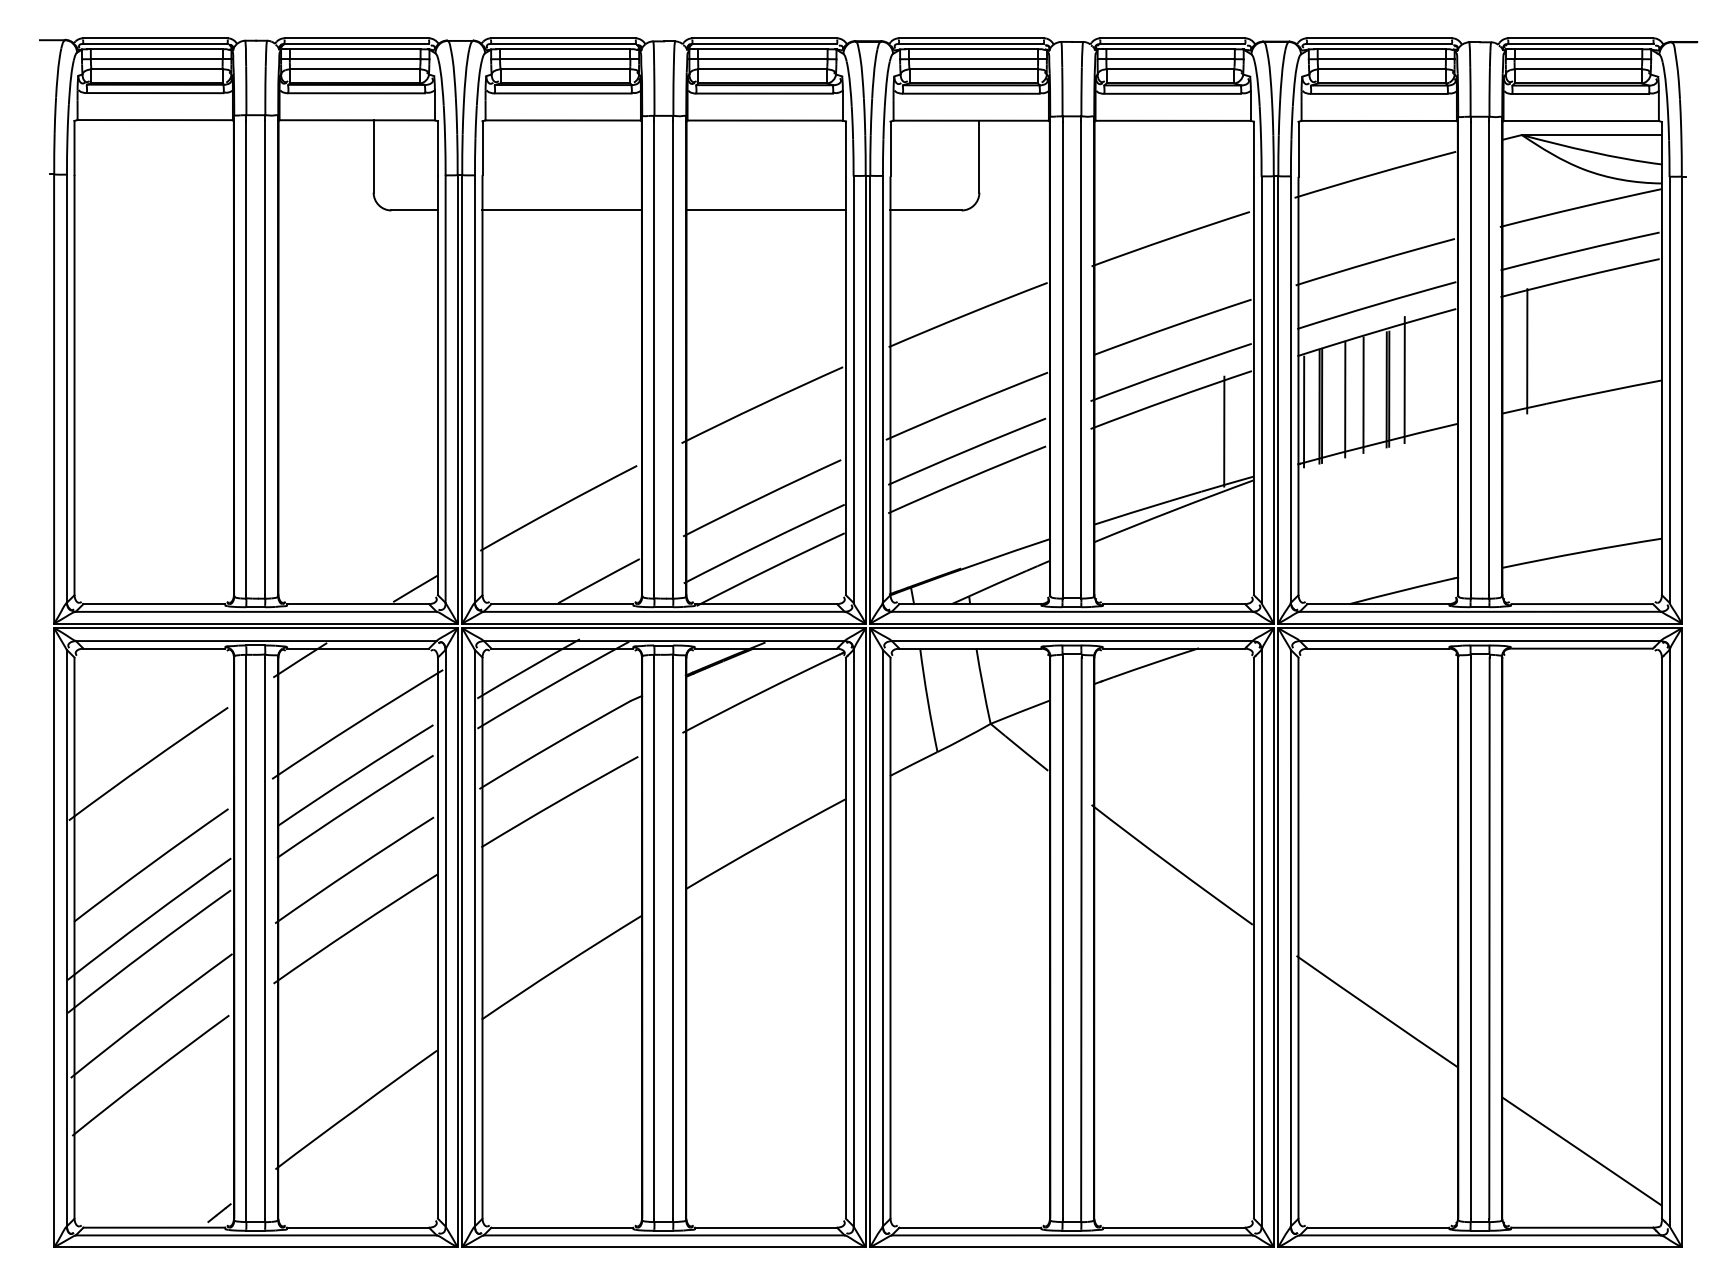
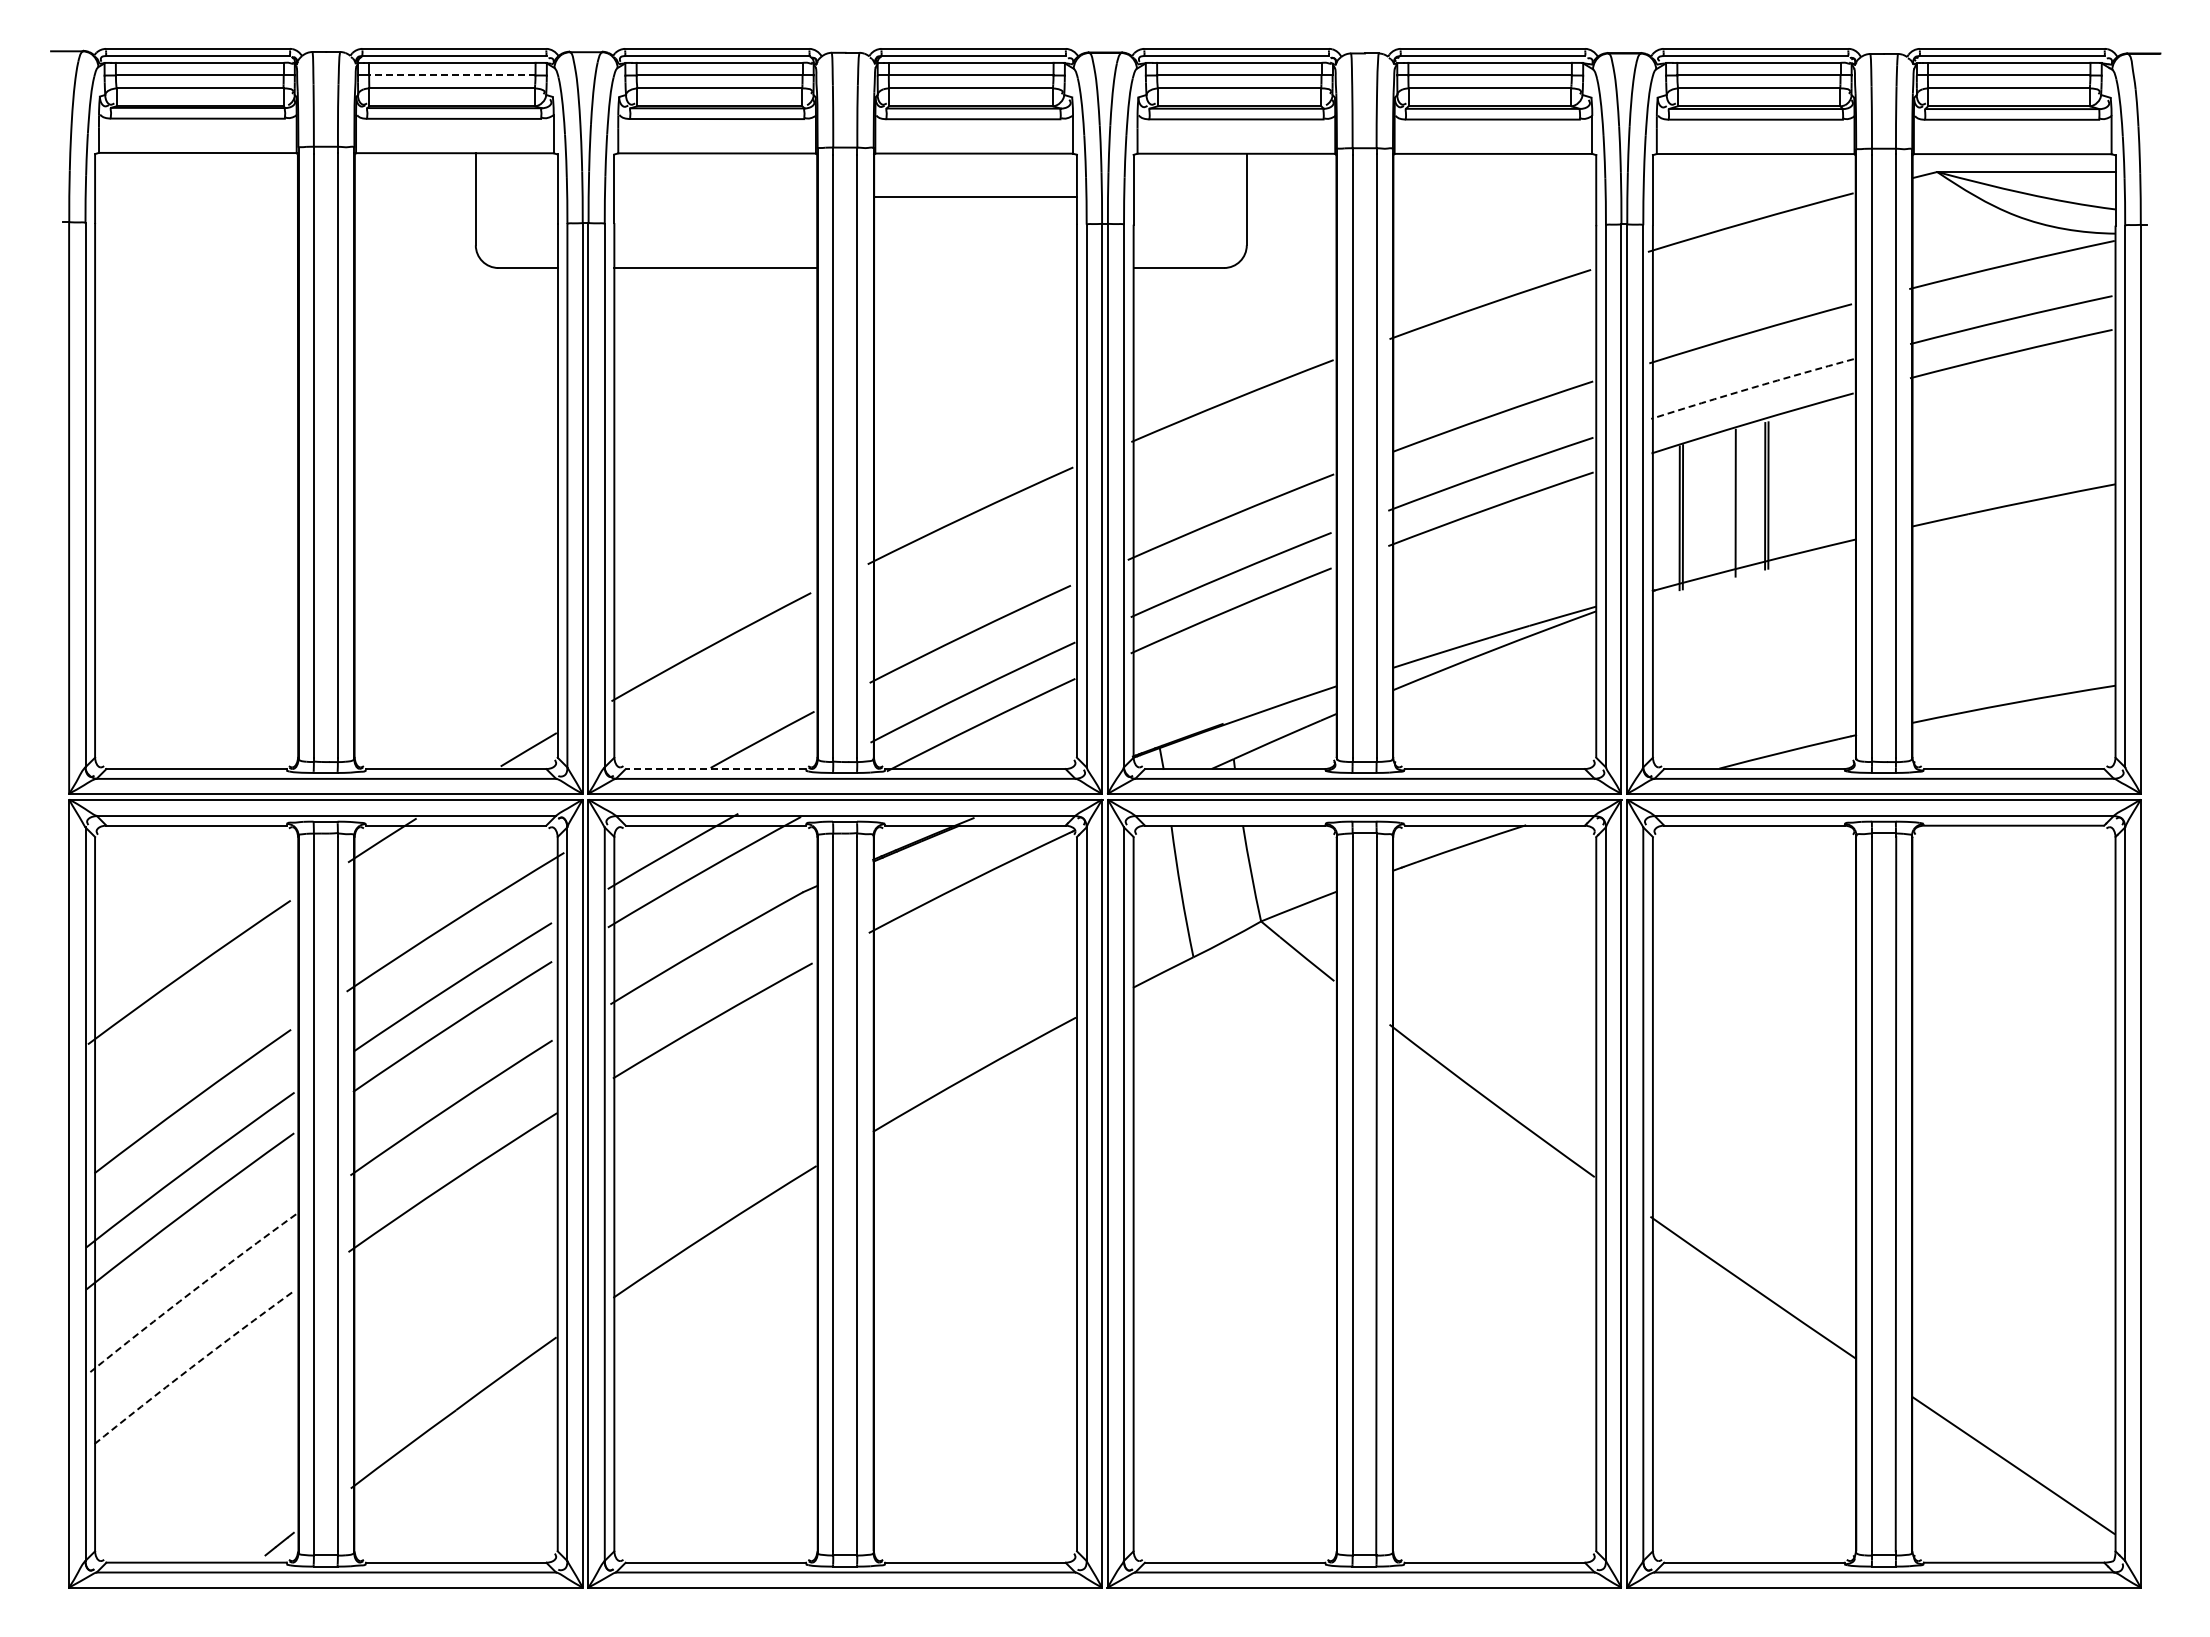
line: (354, 59) -> (451, 75), solid -> dashed
line: (766, 210) -> (975, 197), moved
arc: (1376, 304) -> (1752, 387), solid -> dashed
line: (1527, 351) -> (1944, 447), removed
line: (1404, 379) -> (1787, 483), removed
line: (1345, 399) -> (1712, 508), removed
line: (1303, 412) -> (1659, 524), removed
line: (1224, 431) -> (1558, 549), removed
line: (561, 603) -> (715, 768), solid -> dashed
arc: (151, 1014) -> (192, 1291), solid -> dashed
arc: (150, 1074) -> (191, 1367), solid -> dashed

